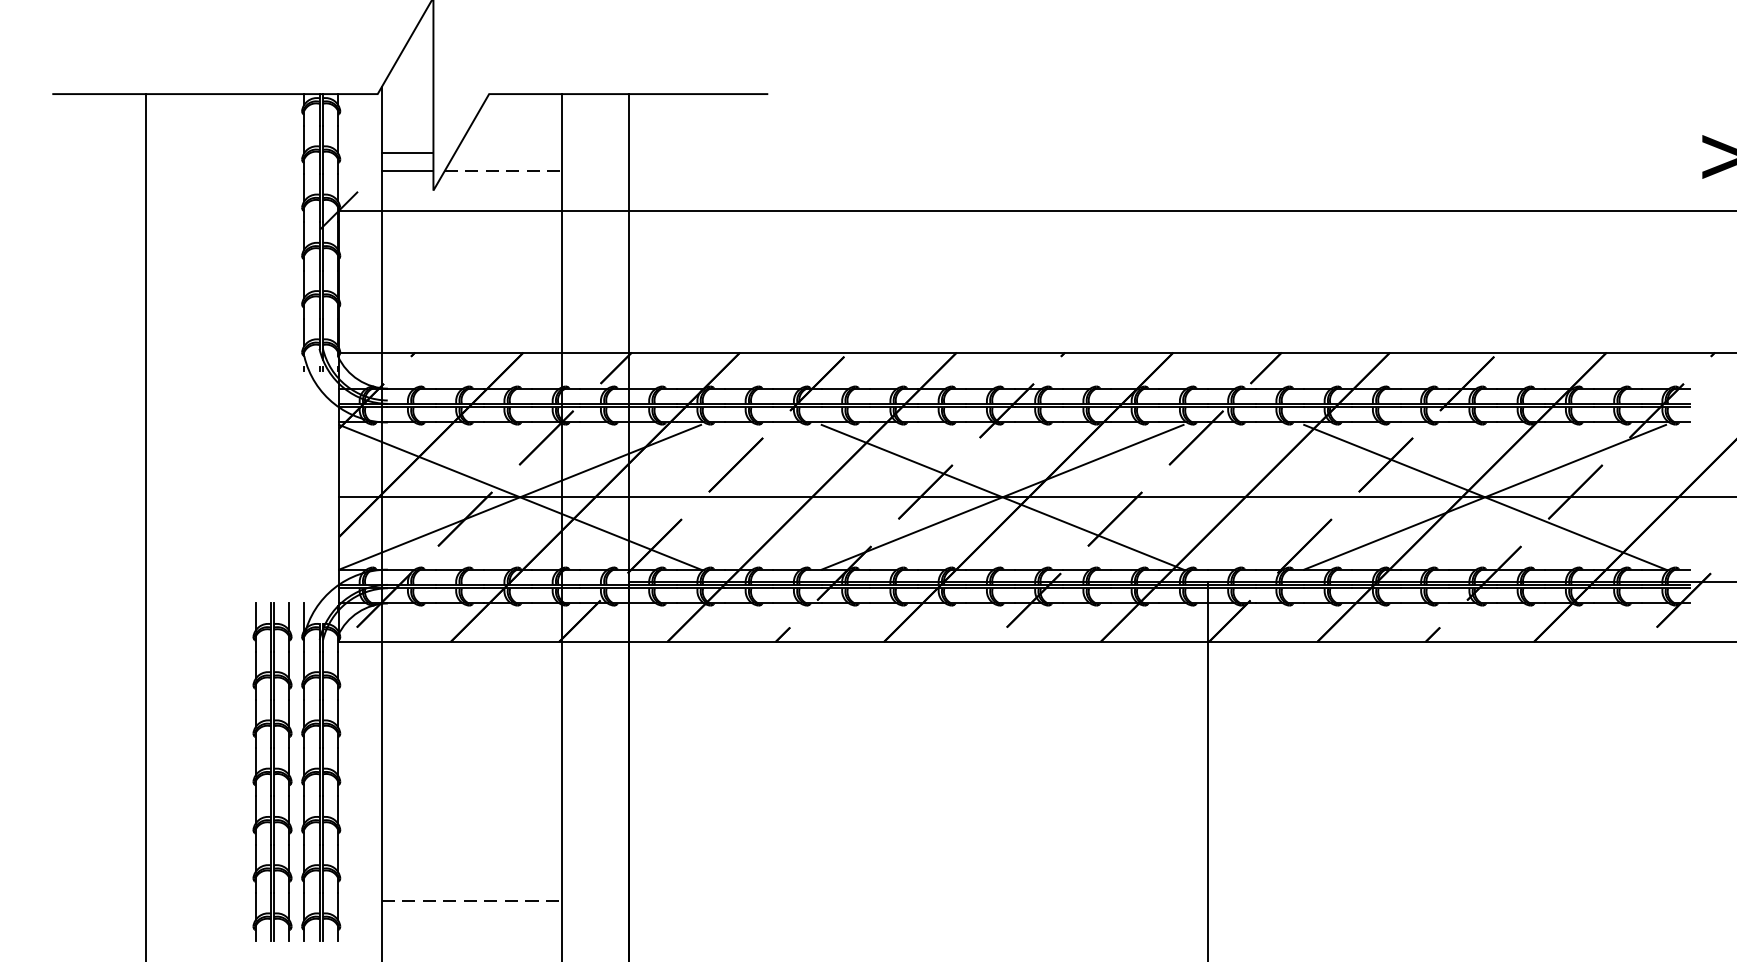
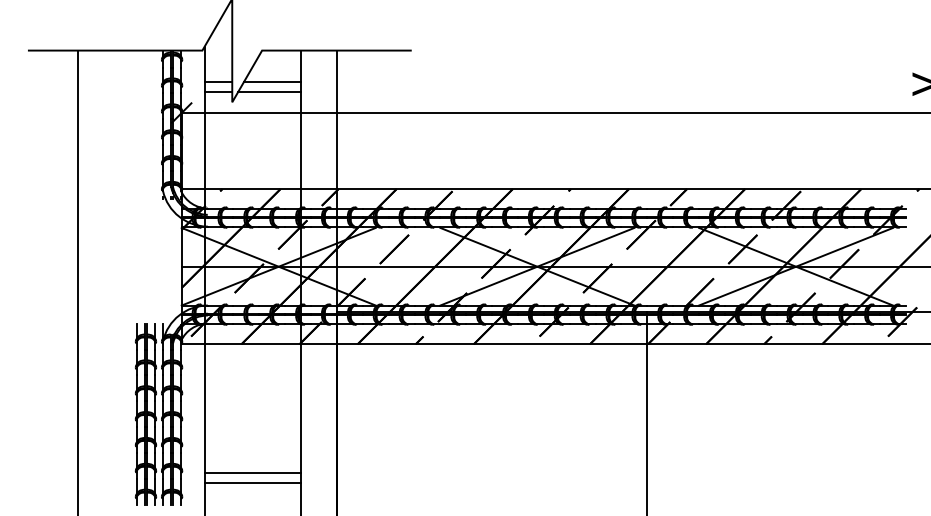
line: (508, 153) -> (272, 82), added
line: (504, 170) -> (270, 91), dashed -> solid
line: (471, 882) -> (252, 473), added
line: (473, 899) -> (253, 482), dashed -> solid

